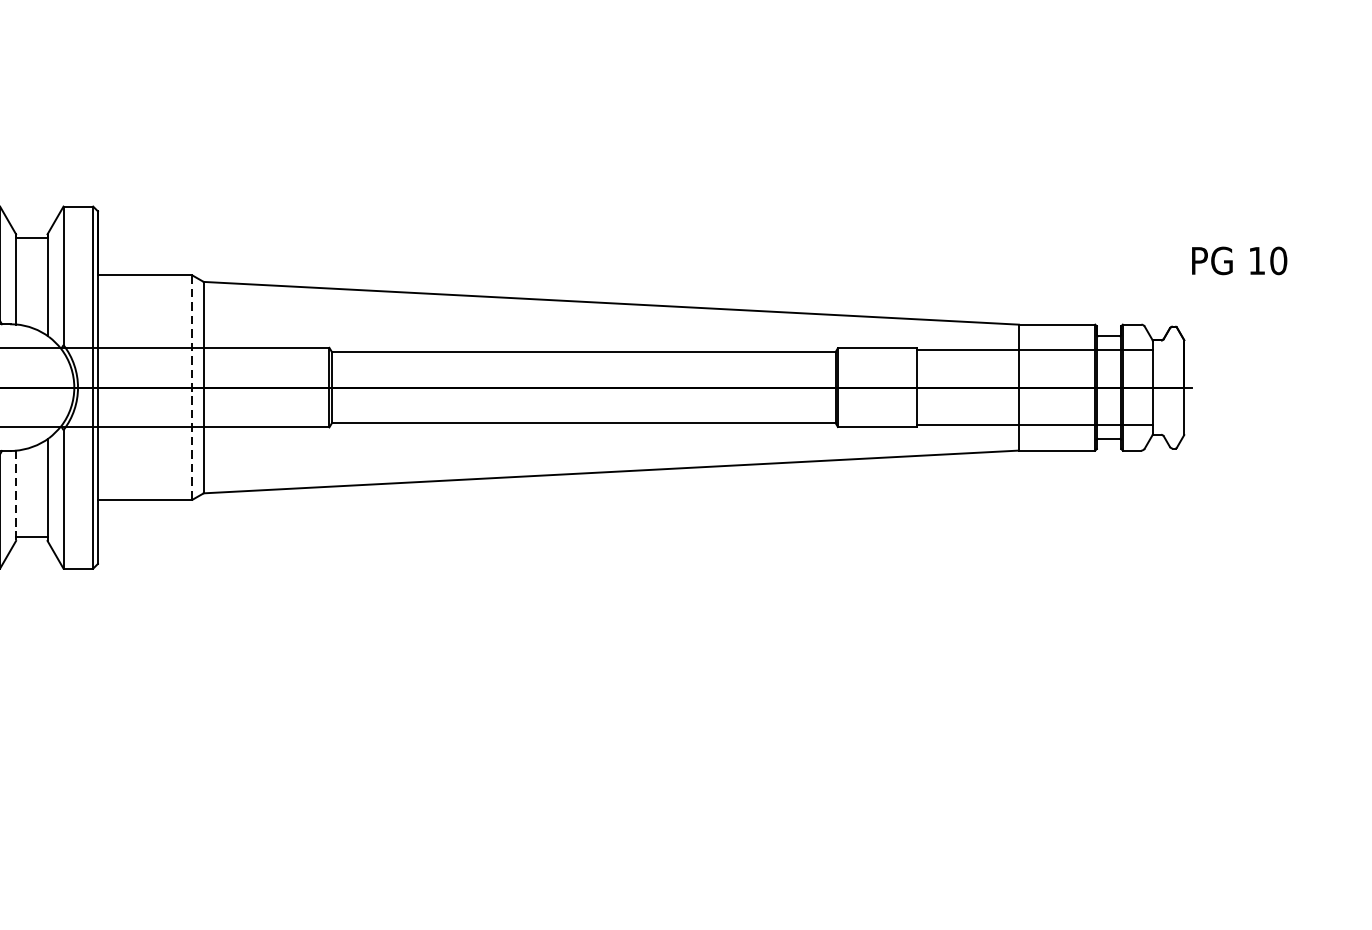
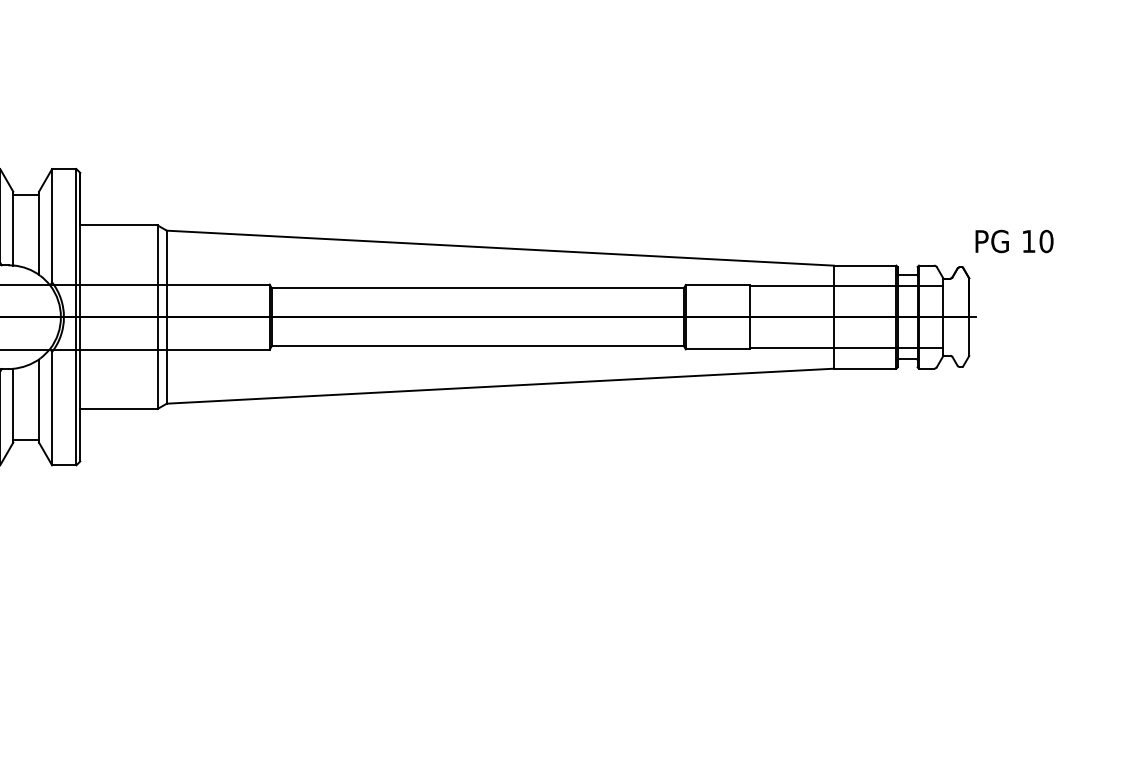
text: (1239, 260) -> (1014, 241), moved
line: (192, 388) -> (157, 317), dashed -> solid
line: (16, 495) -> (13, 405), dashed -> solid

